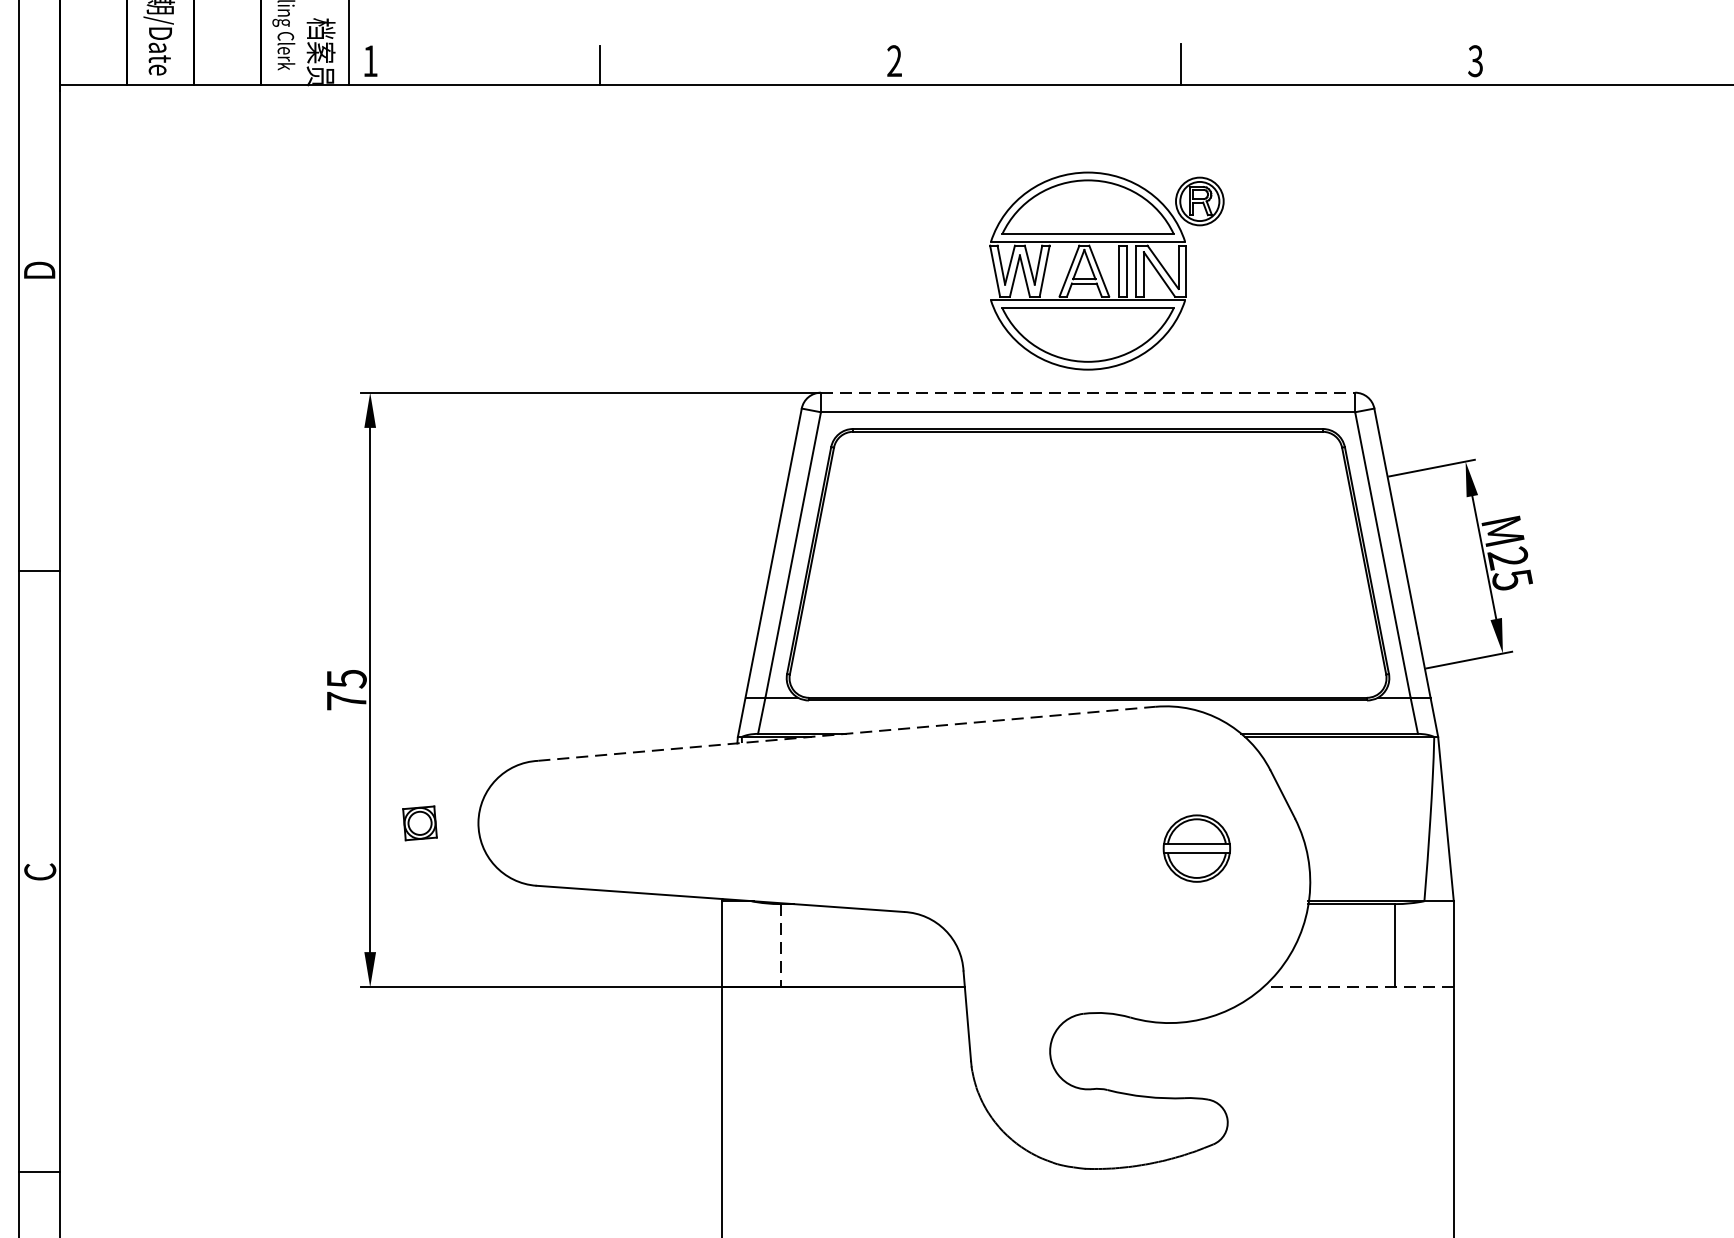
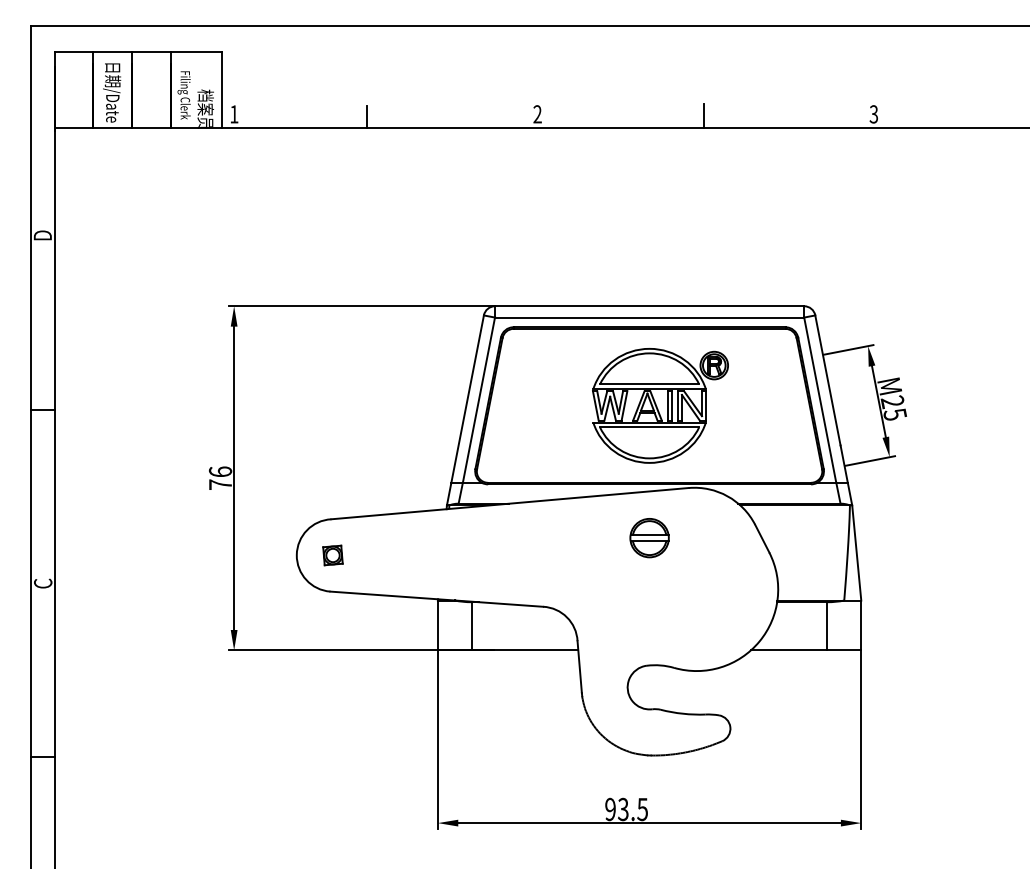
part: (1106, 270) -> (660, 405), moved
line: (1087, 393) -> (649, 306), dashed -> solid
text: (346, 678) -> (220, 471), 75 -> 76
line: (847, 733) -> (510, 503), dashed -> solid
part: (419, 823) -> (332, 555), moved
part: (1196, 849) -> (649, 538), moved
line: (780, 946) -> (471, 626), dashed -> solid
line: (1357, 987) -> (805, 650), dashed -> solid

